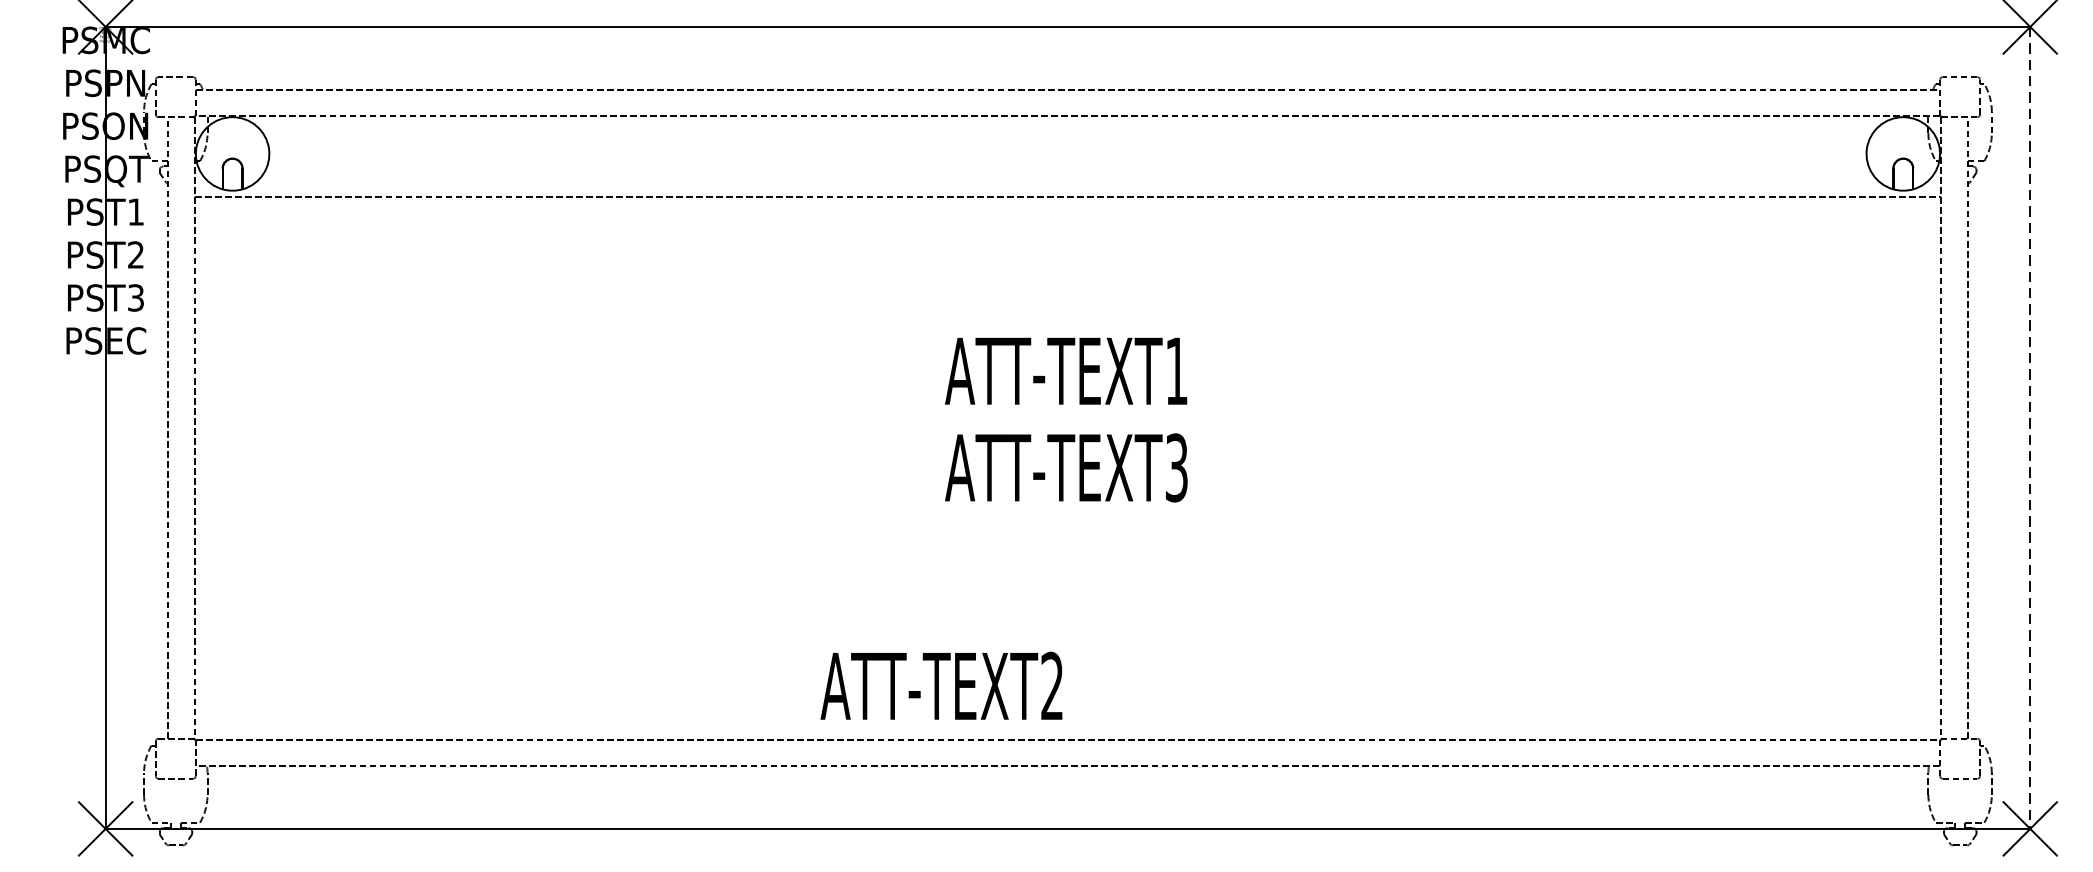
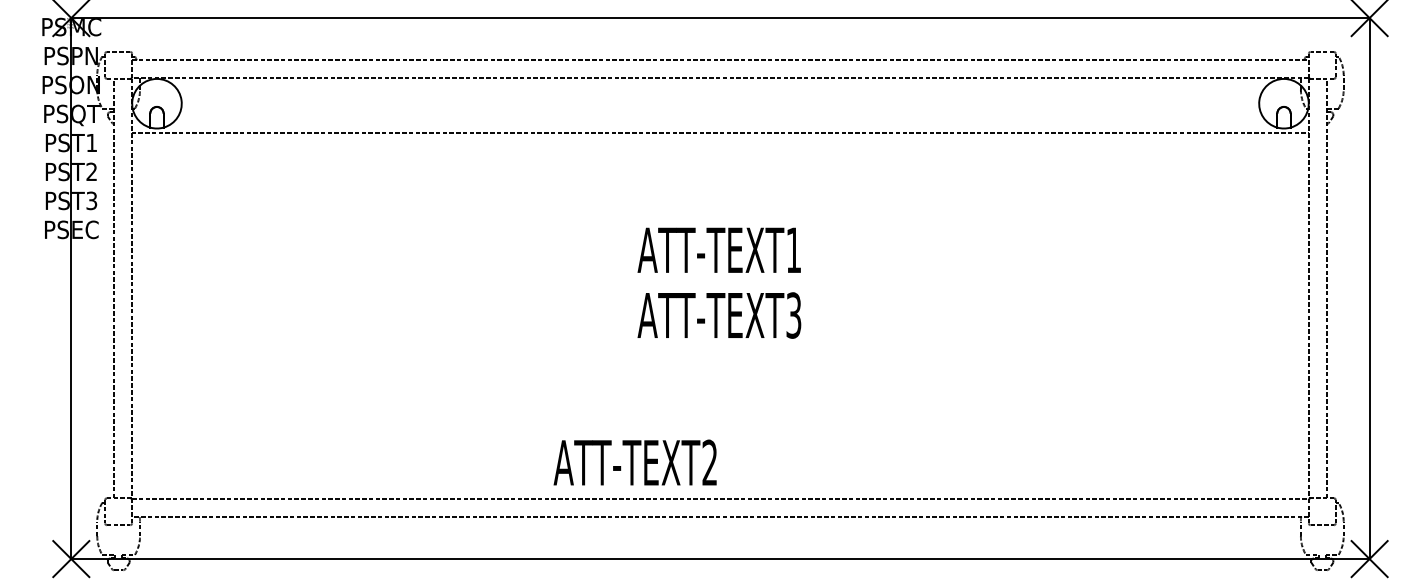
line: (2030, 429) -> (1369, 289), dashed -> solid

